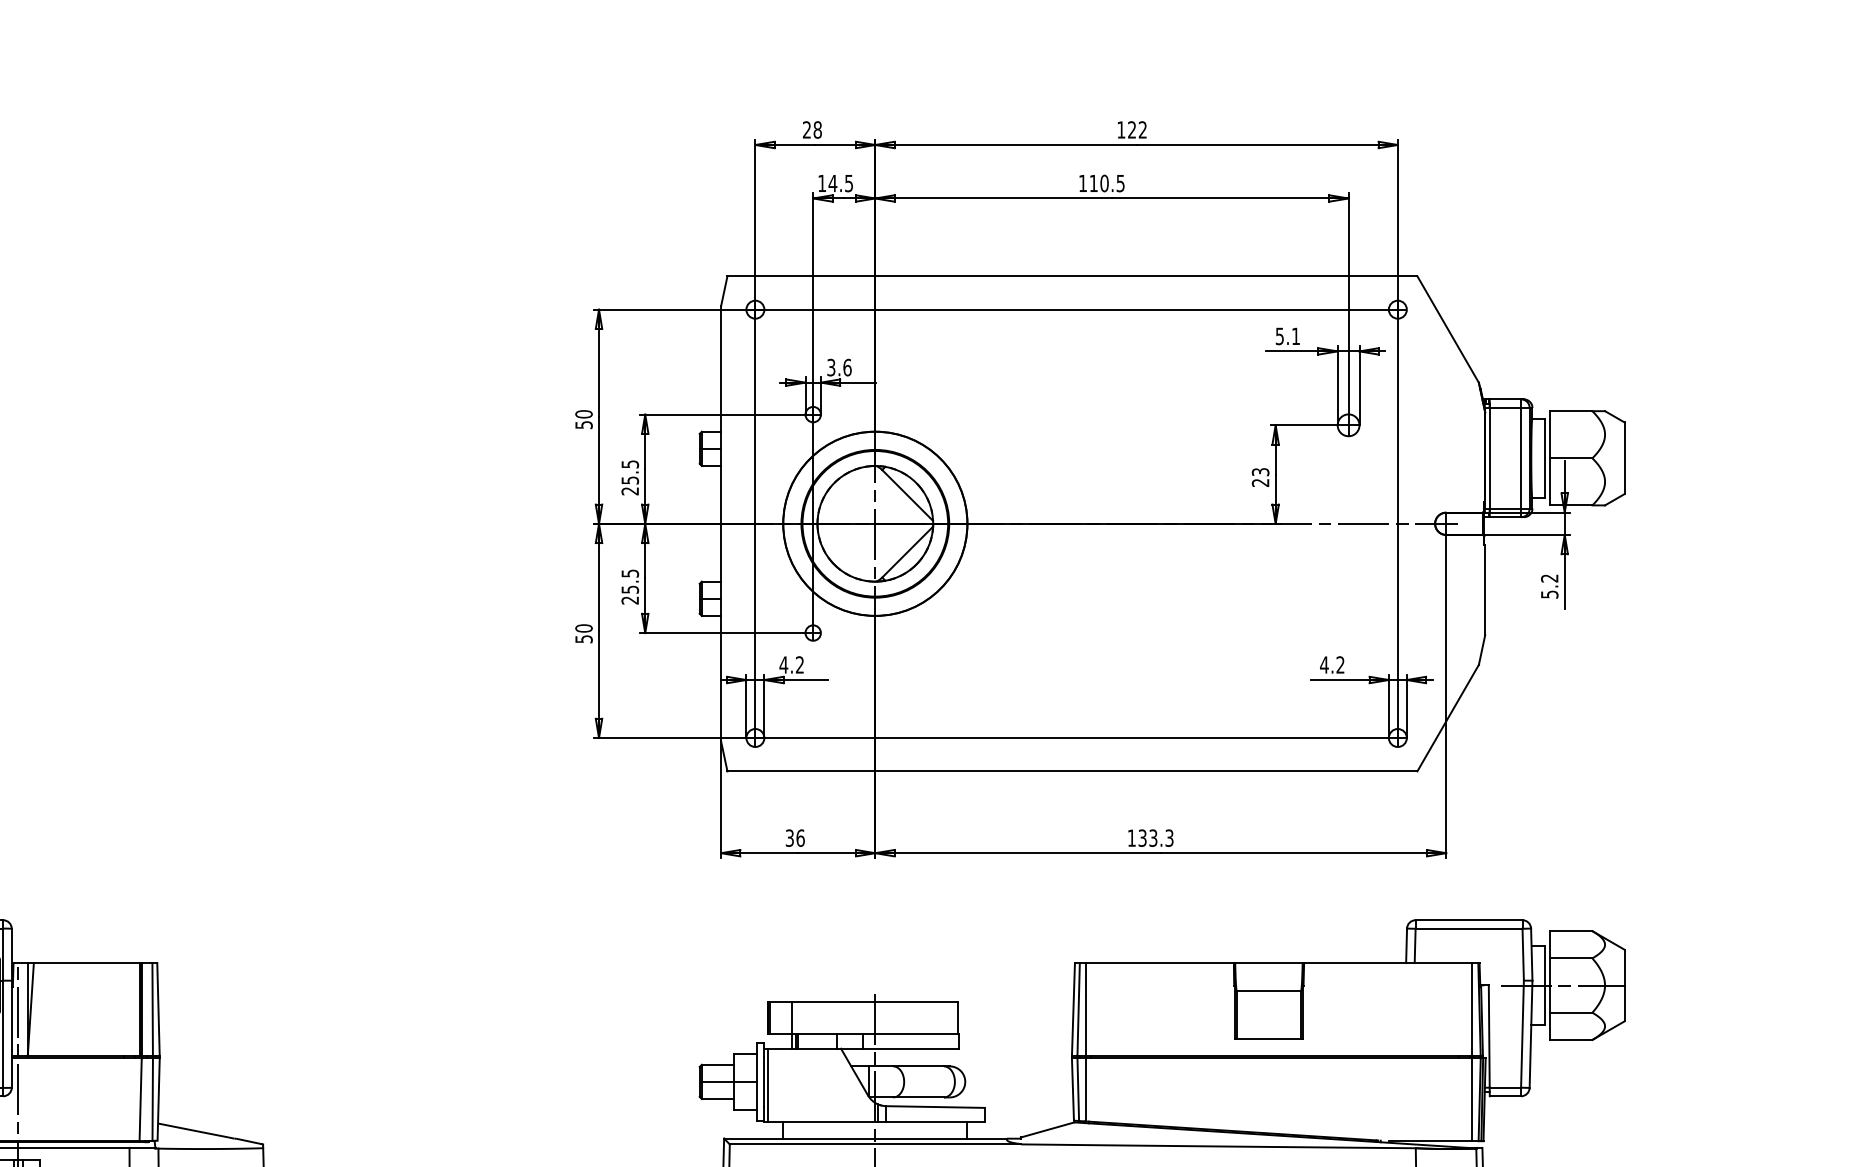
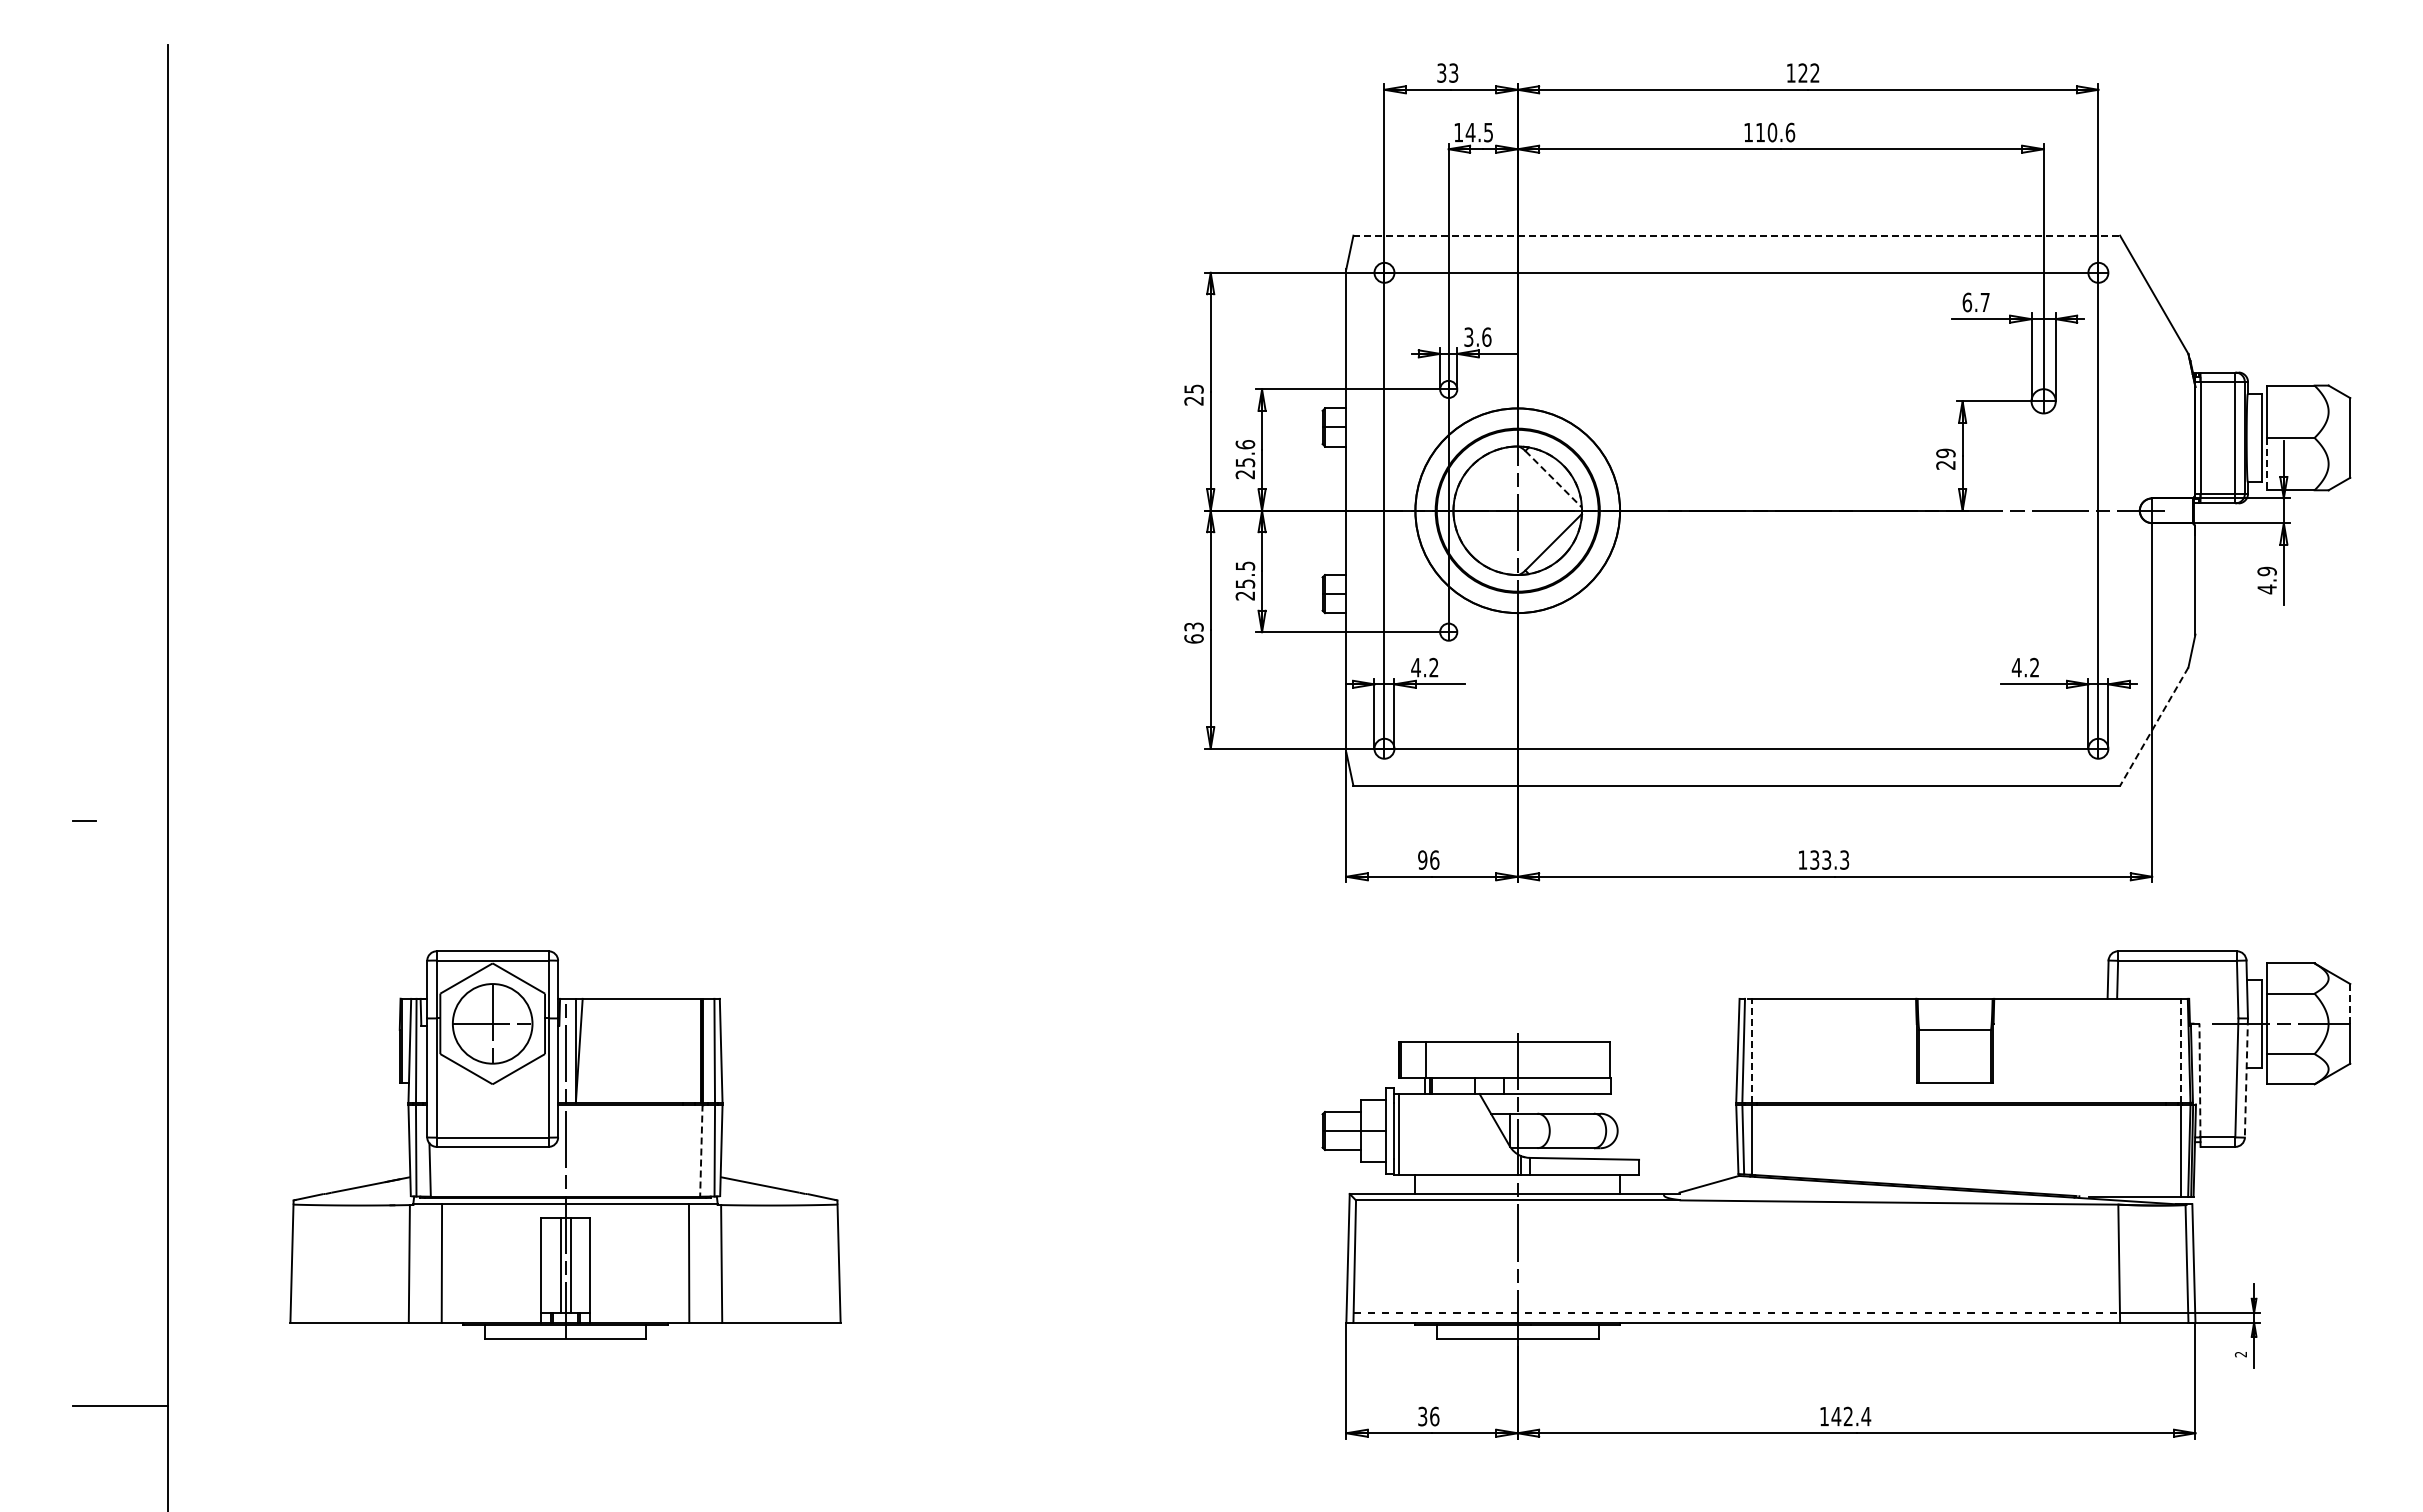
text: (812, 129) -> (1447, 72), 28 -> 33
text: (1120, 183) -> (1790, 132), 110.5 -> 110.6
line: (1073, 276) -> (1737, 235), solid -> dashed
text: (1287, 336) -> (1975, 302), 5.1 -> 6.7
text: (583, 419) -> (1193, 394), 50 -> 25
text: (630, 464) -> (1245, 444), 25.5 -> 25.6
text: (1260, 472) -> (1945, 453), 23 -> 29
line: (1550, 482) -> (2267, 464), solid -> dashed
line: (907, 495) -> (1553, 479), solid -> dashed
text: (1549, 586) -> (2266, 580), 5.2 -> 4.9
text: (583, 633) -> (1193, 632), 50 -> 63
line: (1448, 718) -> (2154, 727), solid -> dashed
text: (789, 837) -> (1422, 859), 36 -> 96
line: (1624, 967) -> (2350, 1003), solid -> dashed
line: (1085, 1009) -> (1751, 1050), solid -> dashed
line: (1472, 1009) -> (2181, 1050), solid -> dashed
line: (1531, 1034) -> (2246, 1078), solid -> dashed
line: (1488, 1036) -> (2199, 1080), solid -> dashed
line: (140, 1100) -> (701, 1151), solid -> dashed

